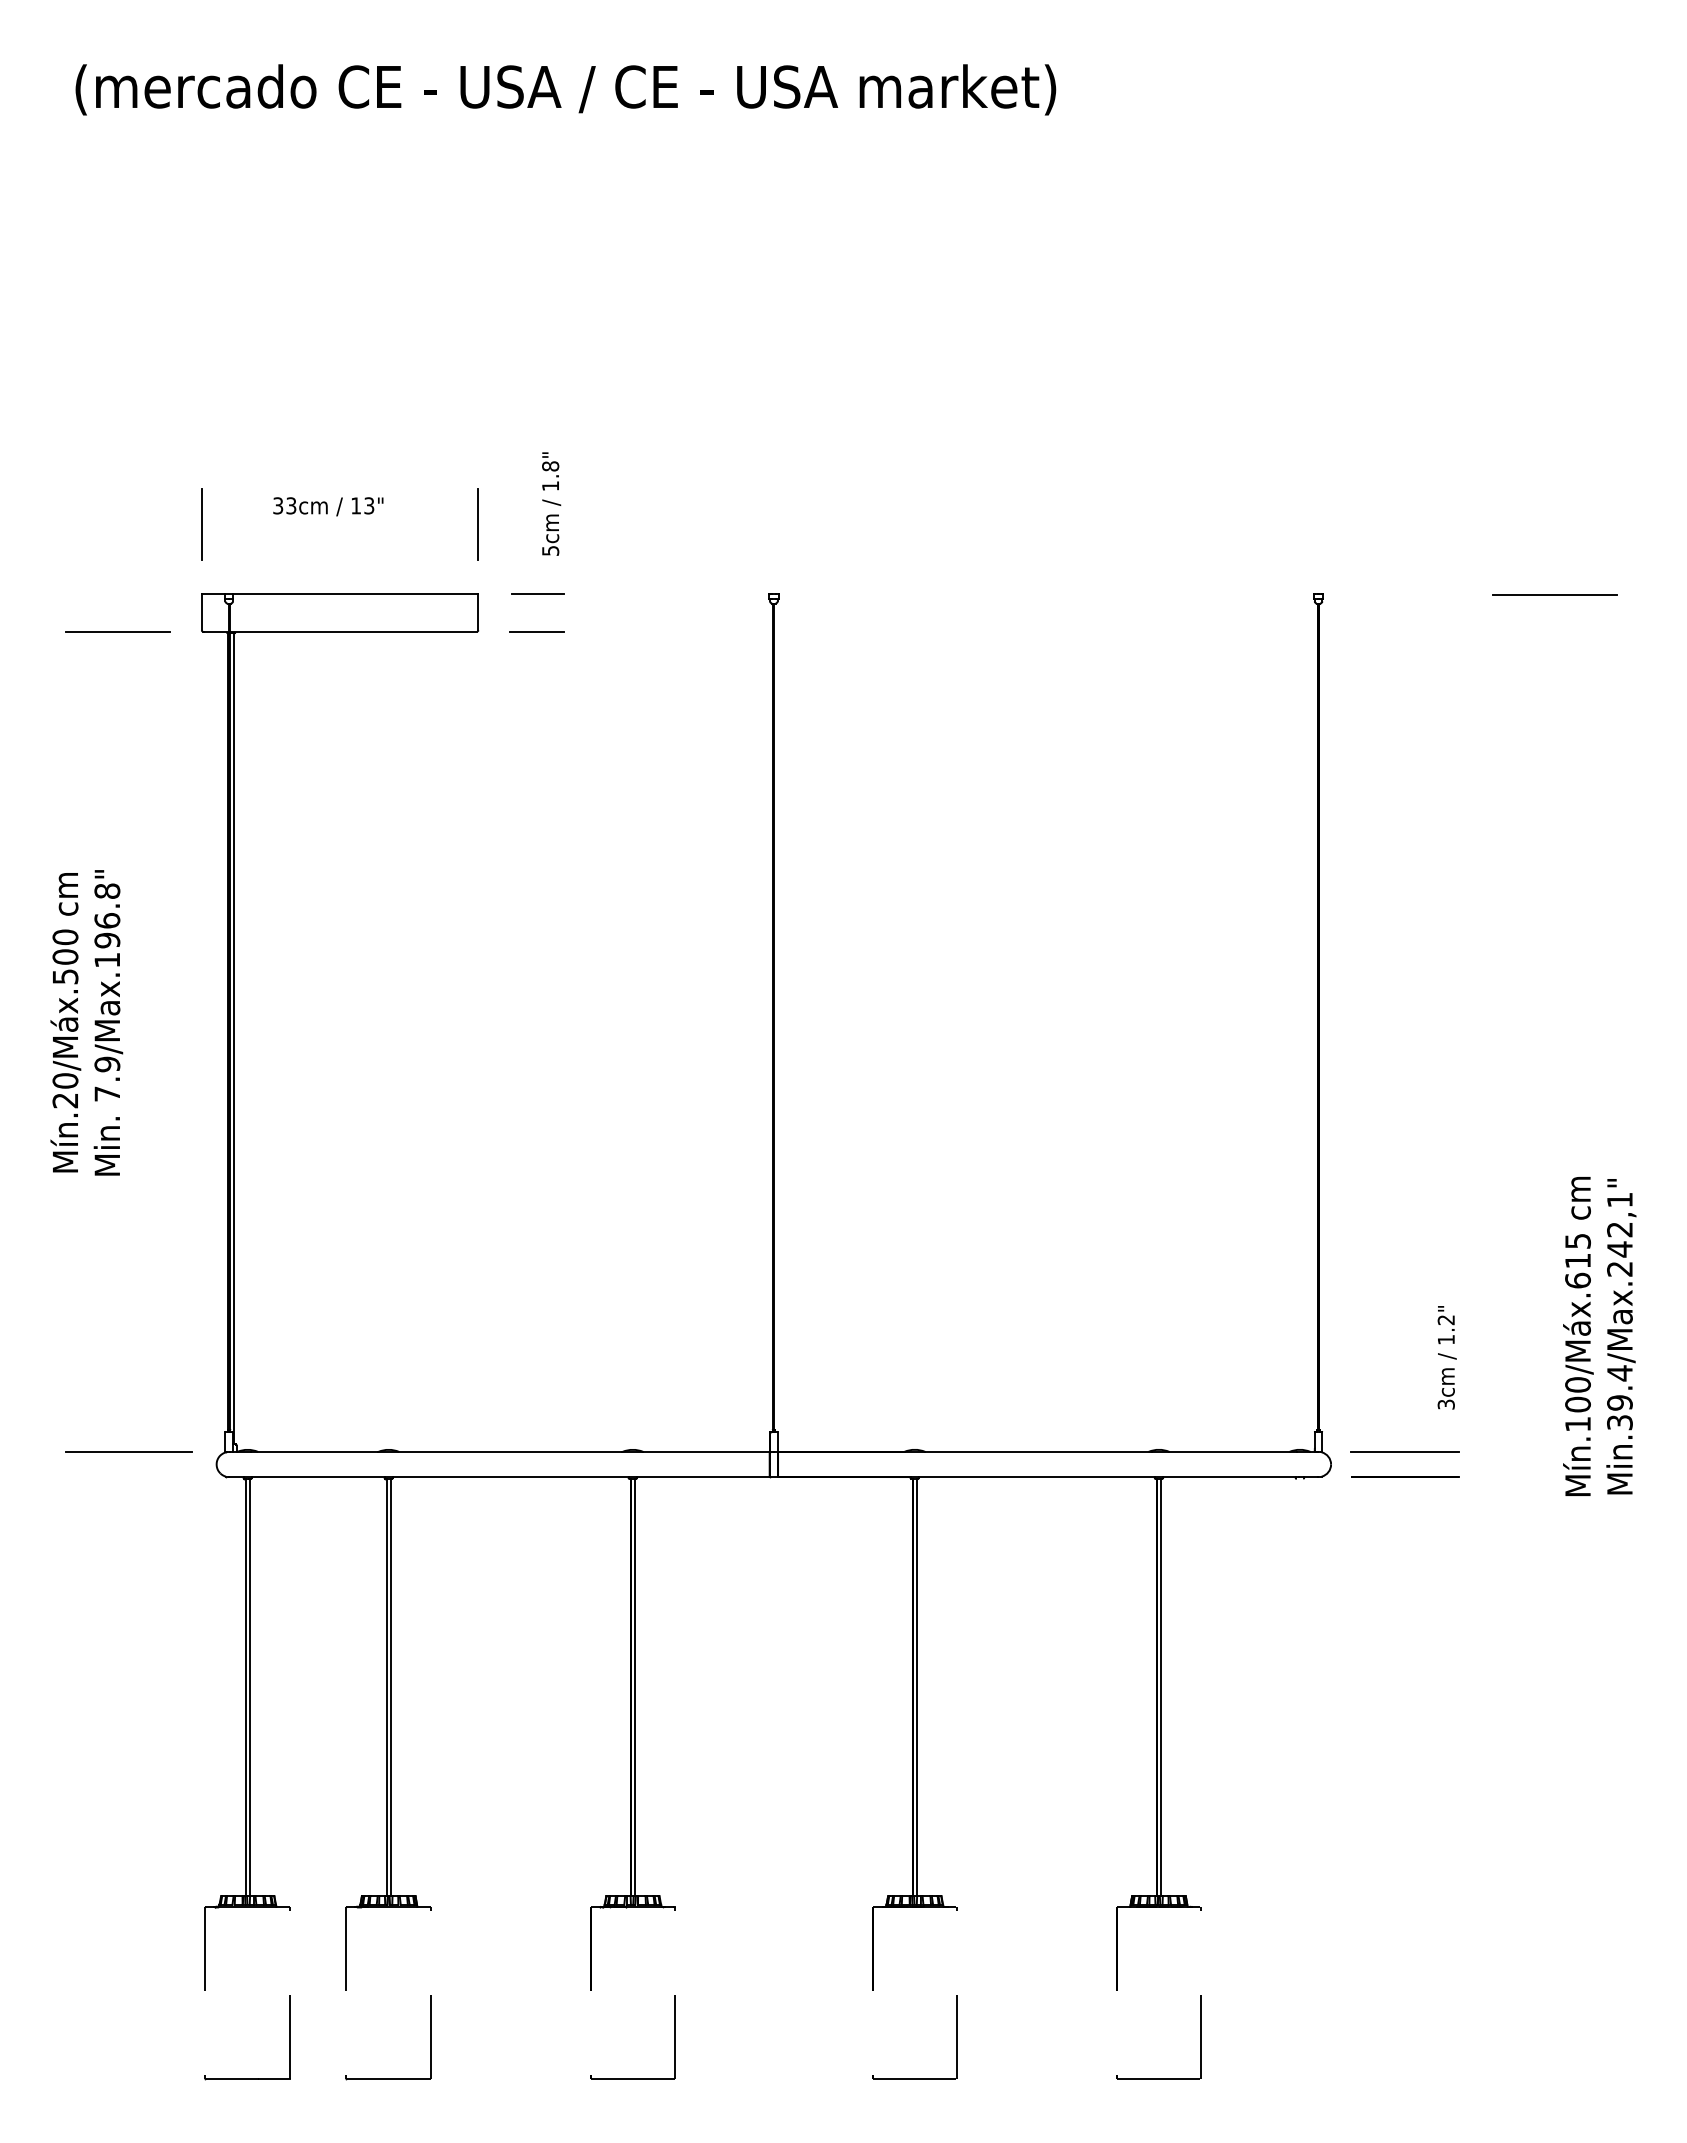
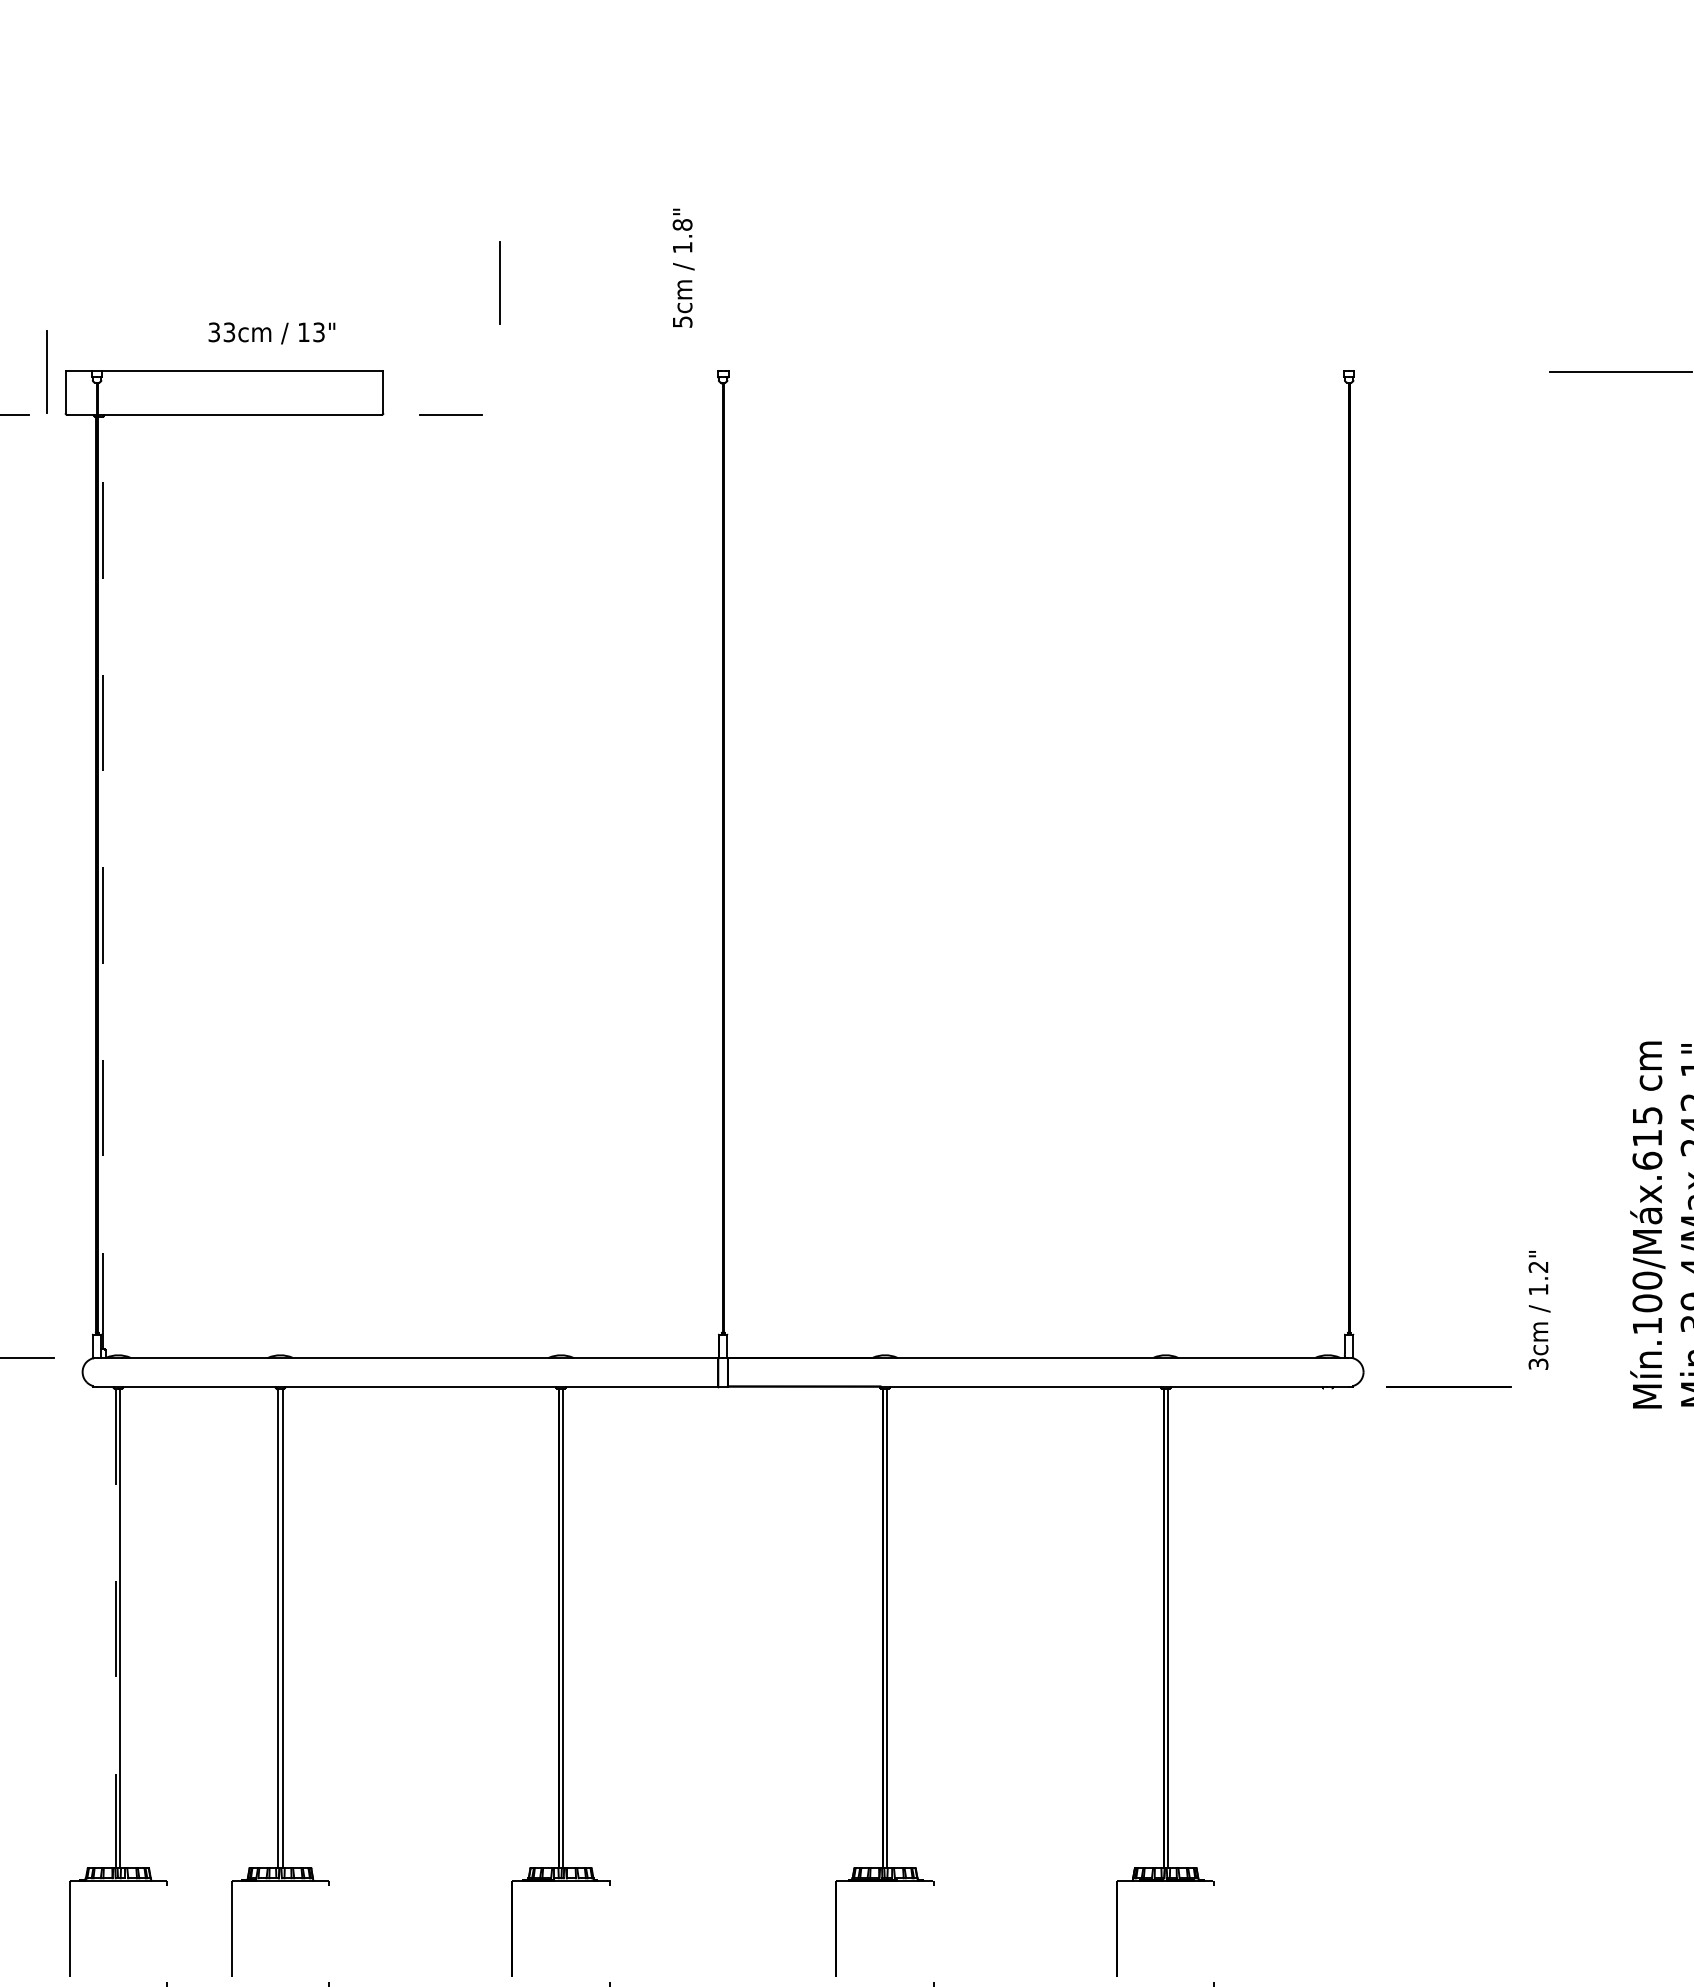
text: (551, 503) -> (683, 267), moved
text: (328, 506) -> (272, 333), moved
line: (201, 524) -> (46, 372), moved
line: (477, 524) -> (498, 282), moved
line: (537, 593) -> (451, 371), removed
line: (234, 1038) -> (103, 882), solid -> dashed
text: (1446, 1357) -> (1538, 1310), moved
line: (1404, 1451) -> (1447, 1357), removed
line: (245, 1687) -> (115, 1628), solid -> dashed

